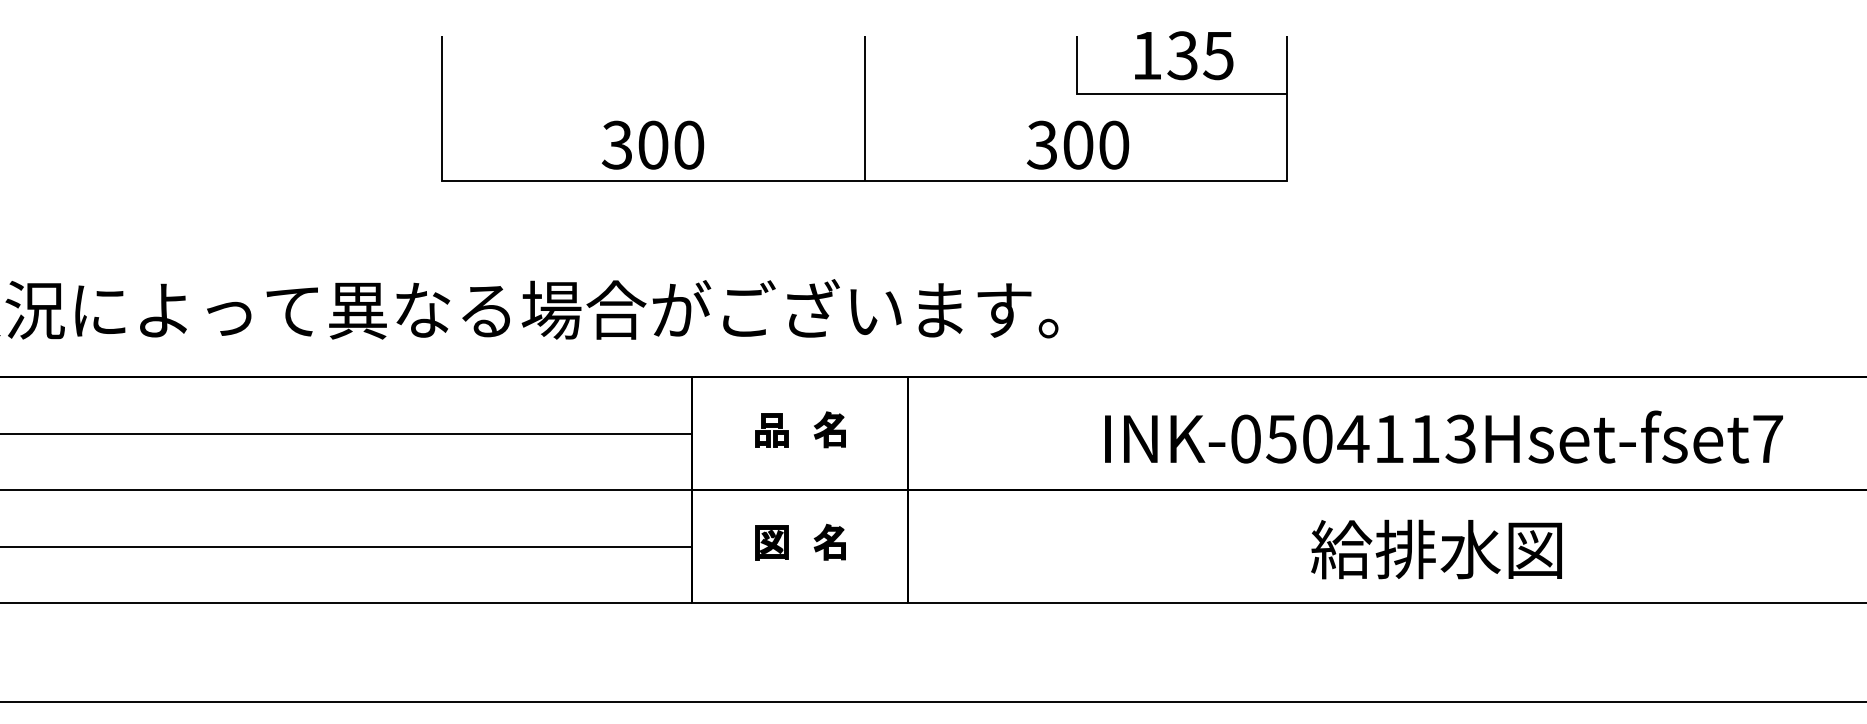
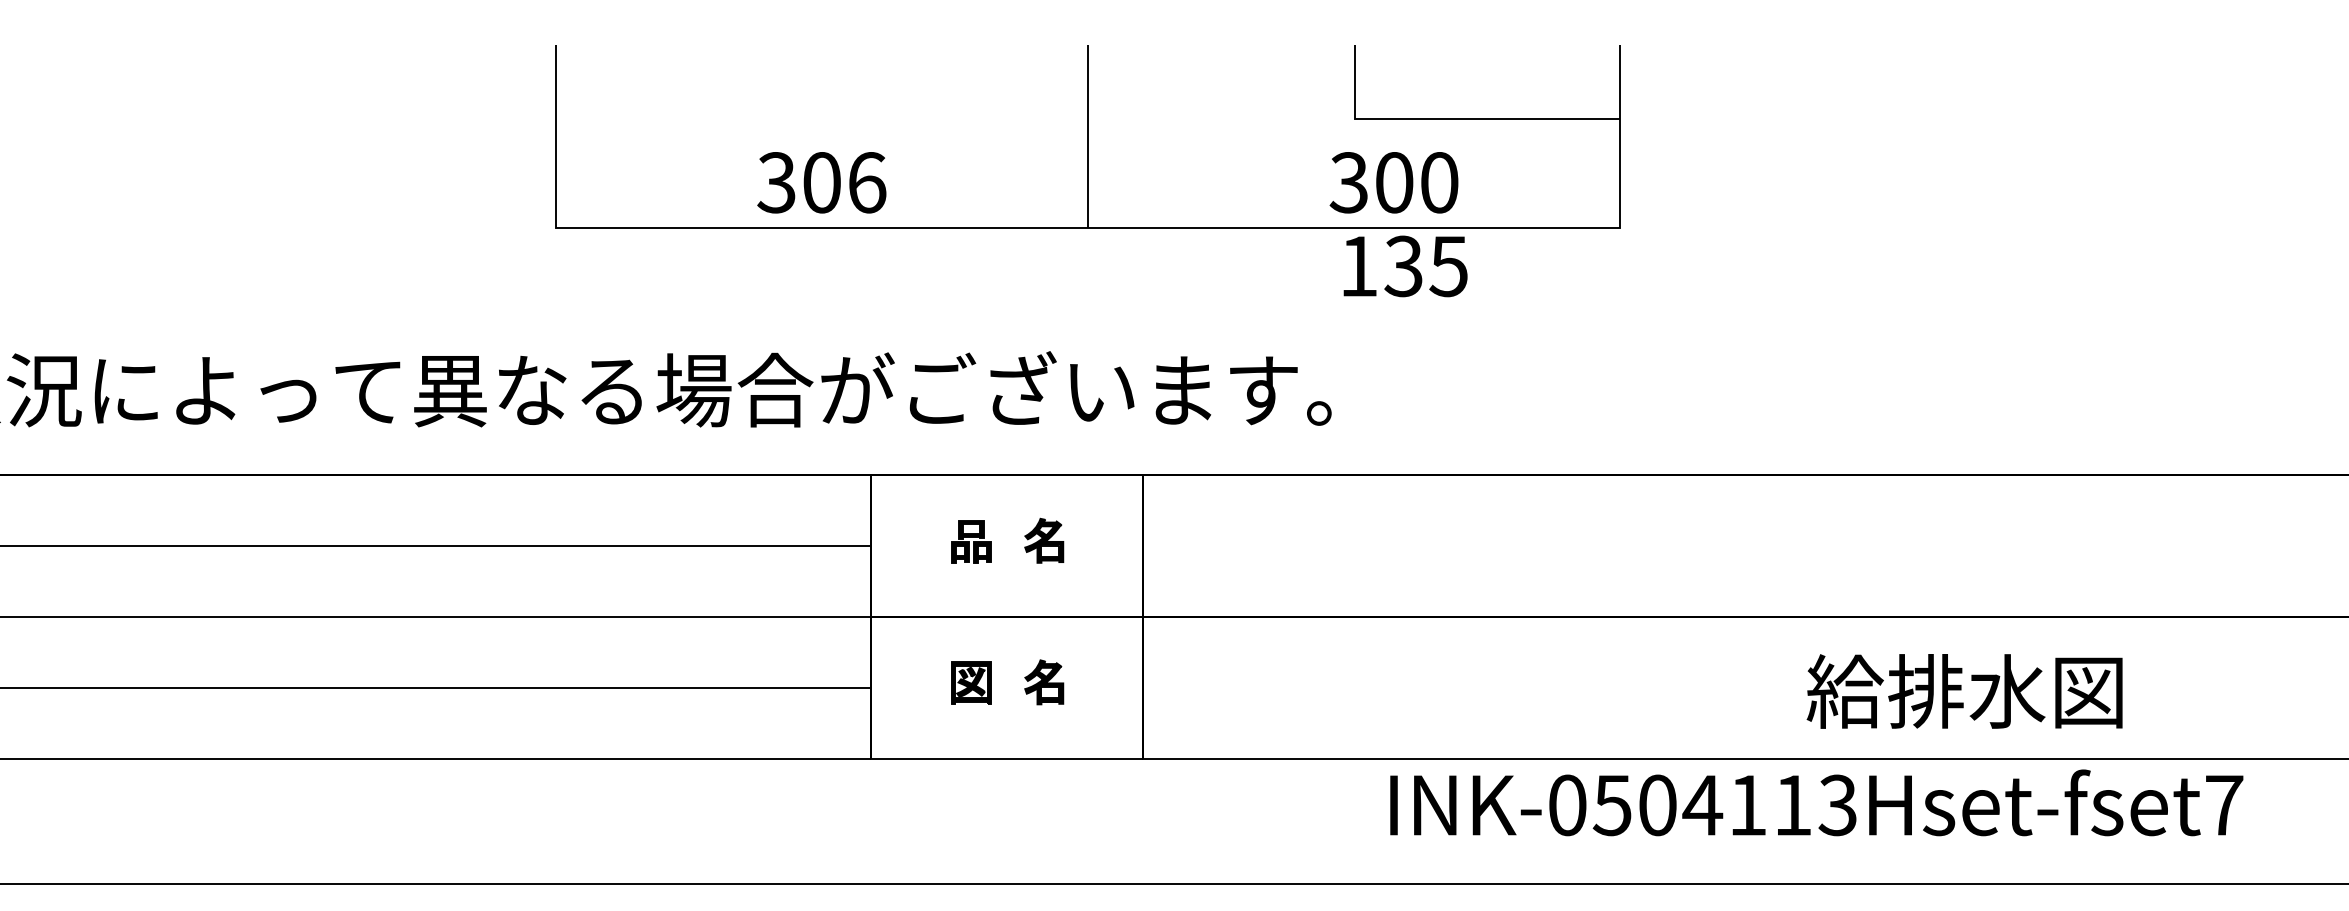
text: (1184, 55) -> (1405, 266), moved
text: (689, 144) -> (867, 181), 300 -> 306
text: (1078, 144) -> (1394, 181), moved
text: (1443, 436) -> (1816, 802), moved
text: (1436, 549) -> (1964, 691), moved

